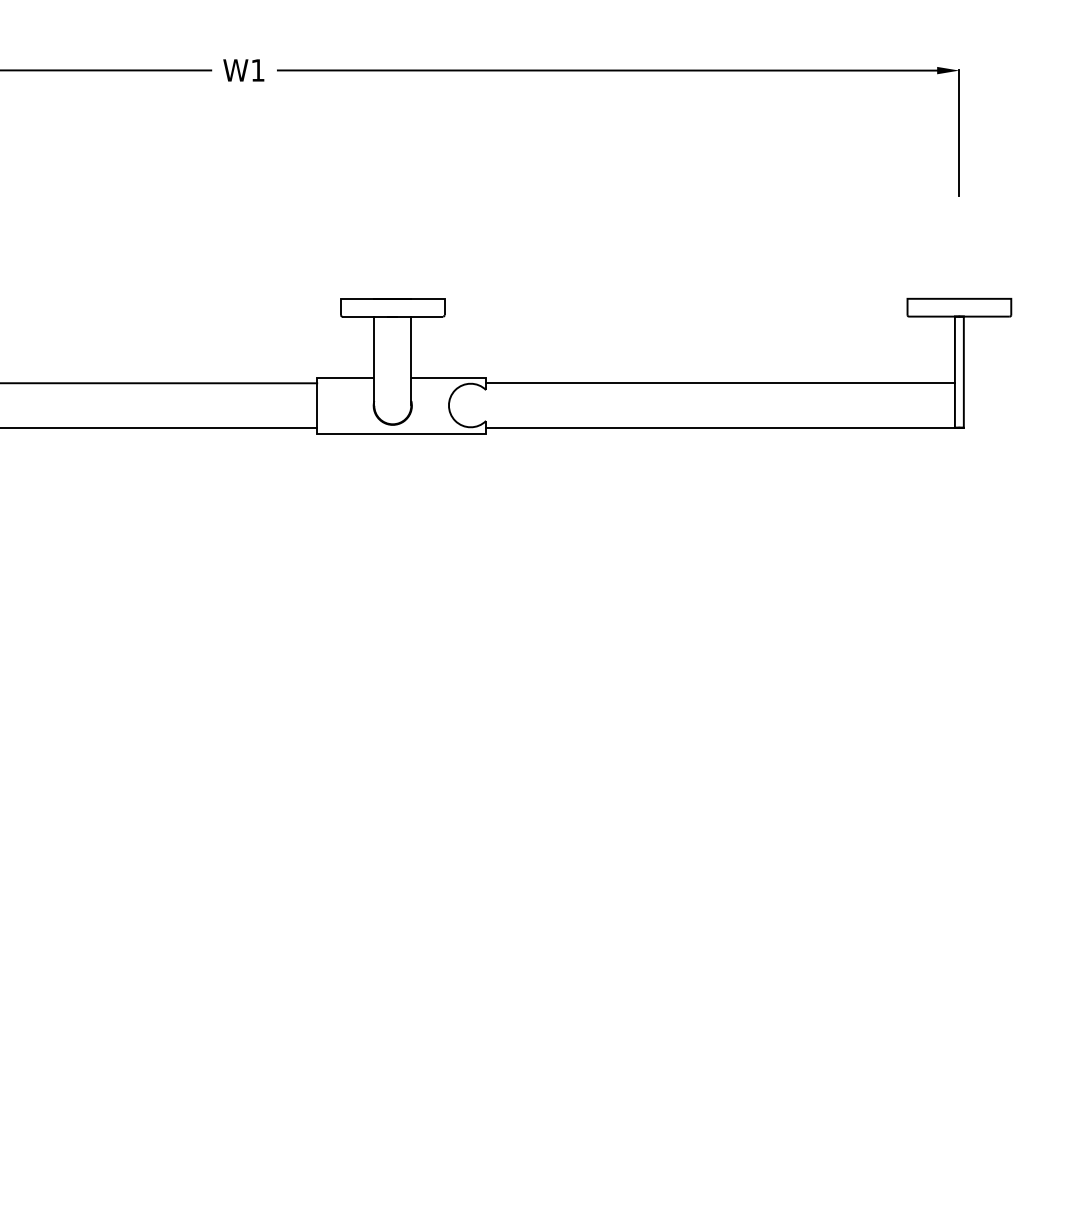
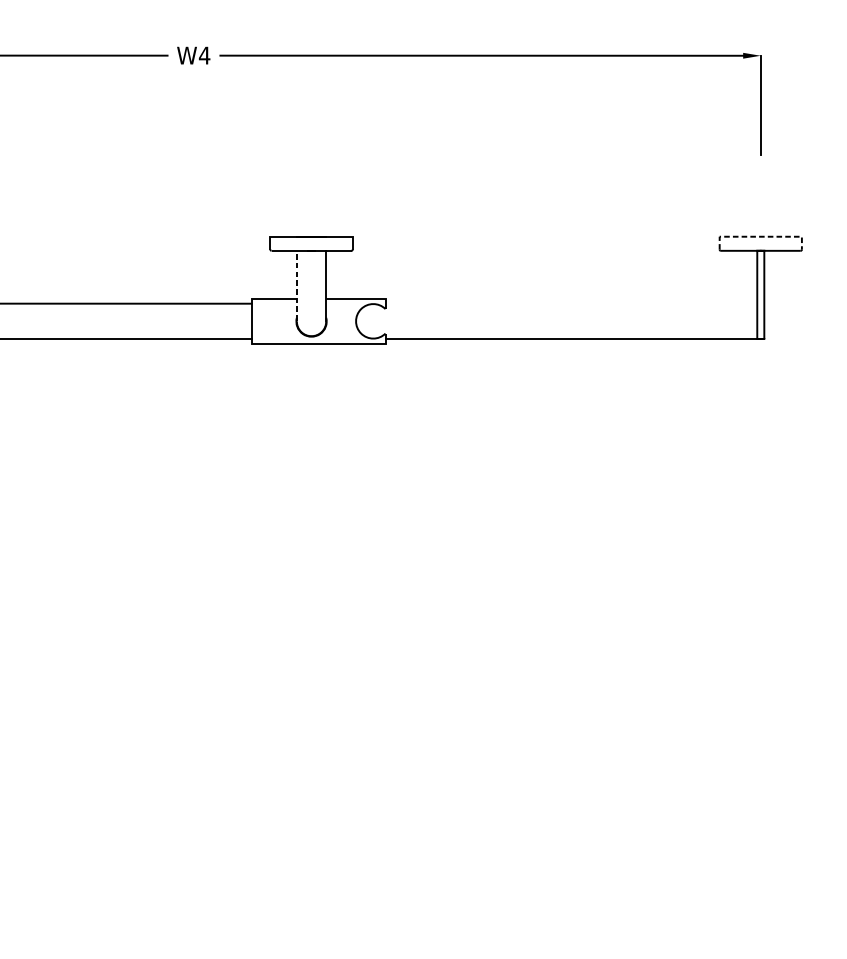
text: (257, 70) -> (204, 55), W1 -> W4
line: (959, 298) -> (760, 236), solid -> dashed
line: (374, 360) -> (297, 285), solid -> dashed
line: (720, 383) -> (571, 303), removed

